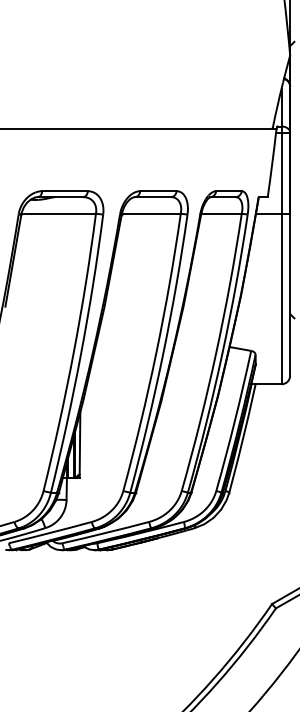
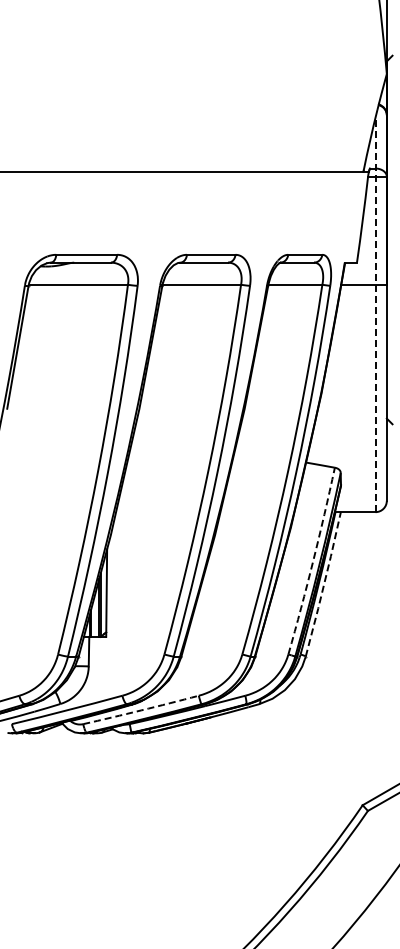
line: (281, 235) -> (375, 314), solid -> dashed
arc: (235, 421) -> (313, 561), solid -> dashed
line: (243, 438) -> (324, 584), solid -> dashed
arc: (106, 533) -> (141, 710), solid -> dashed

